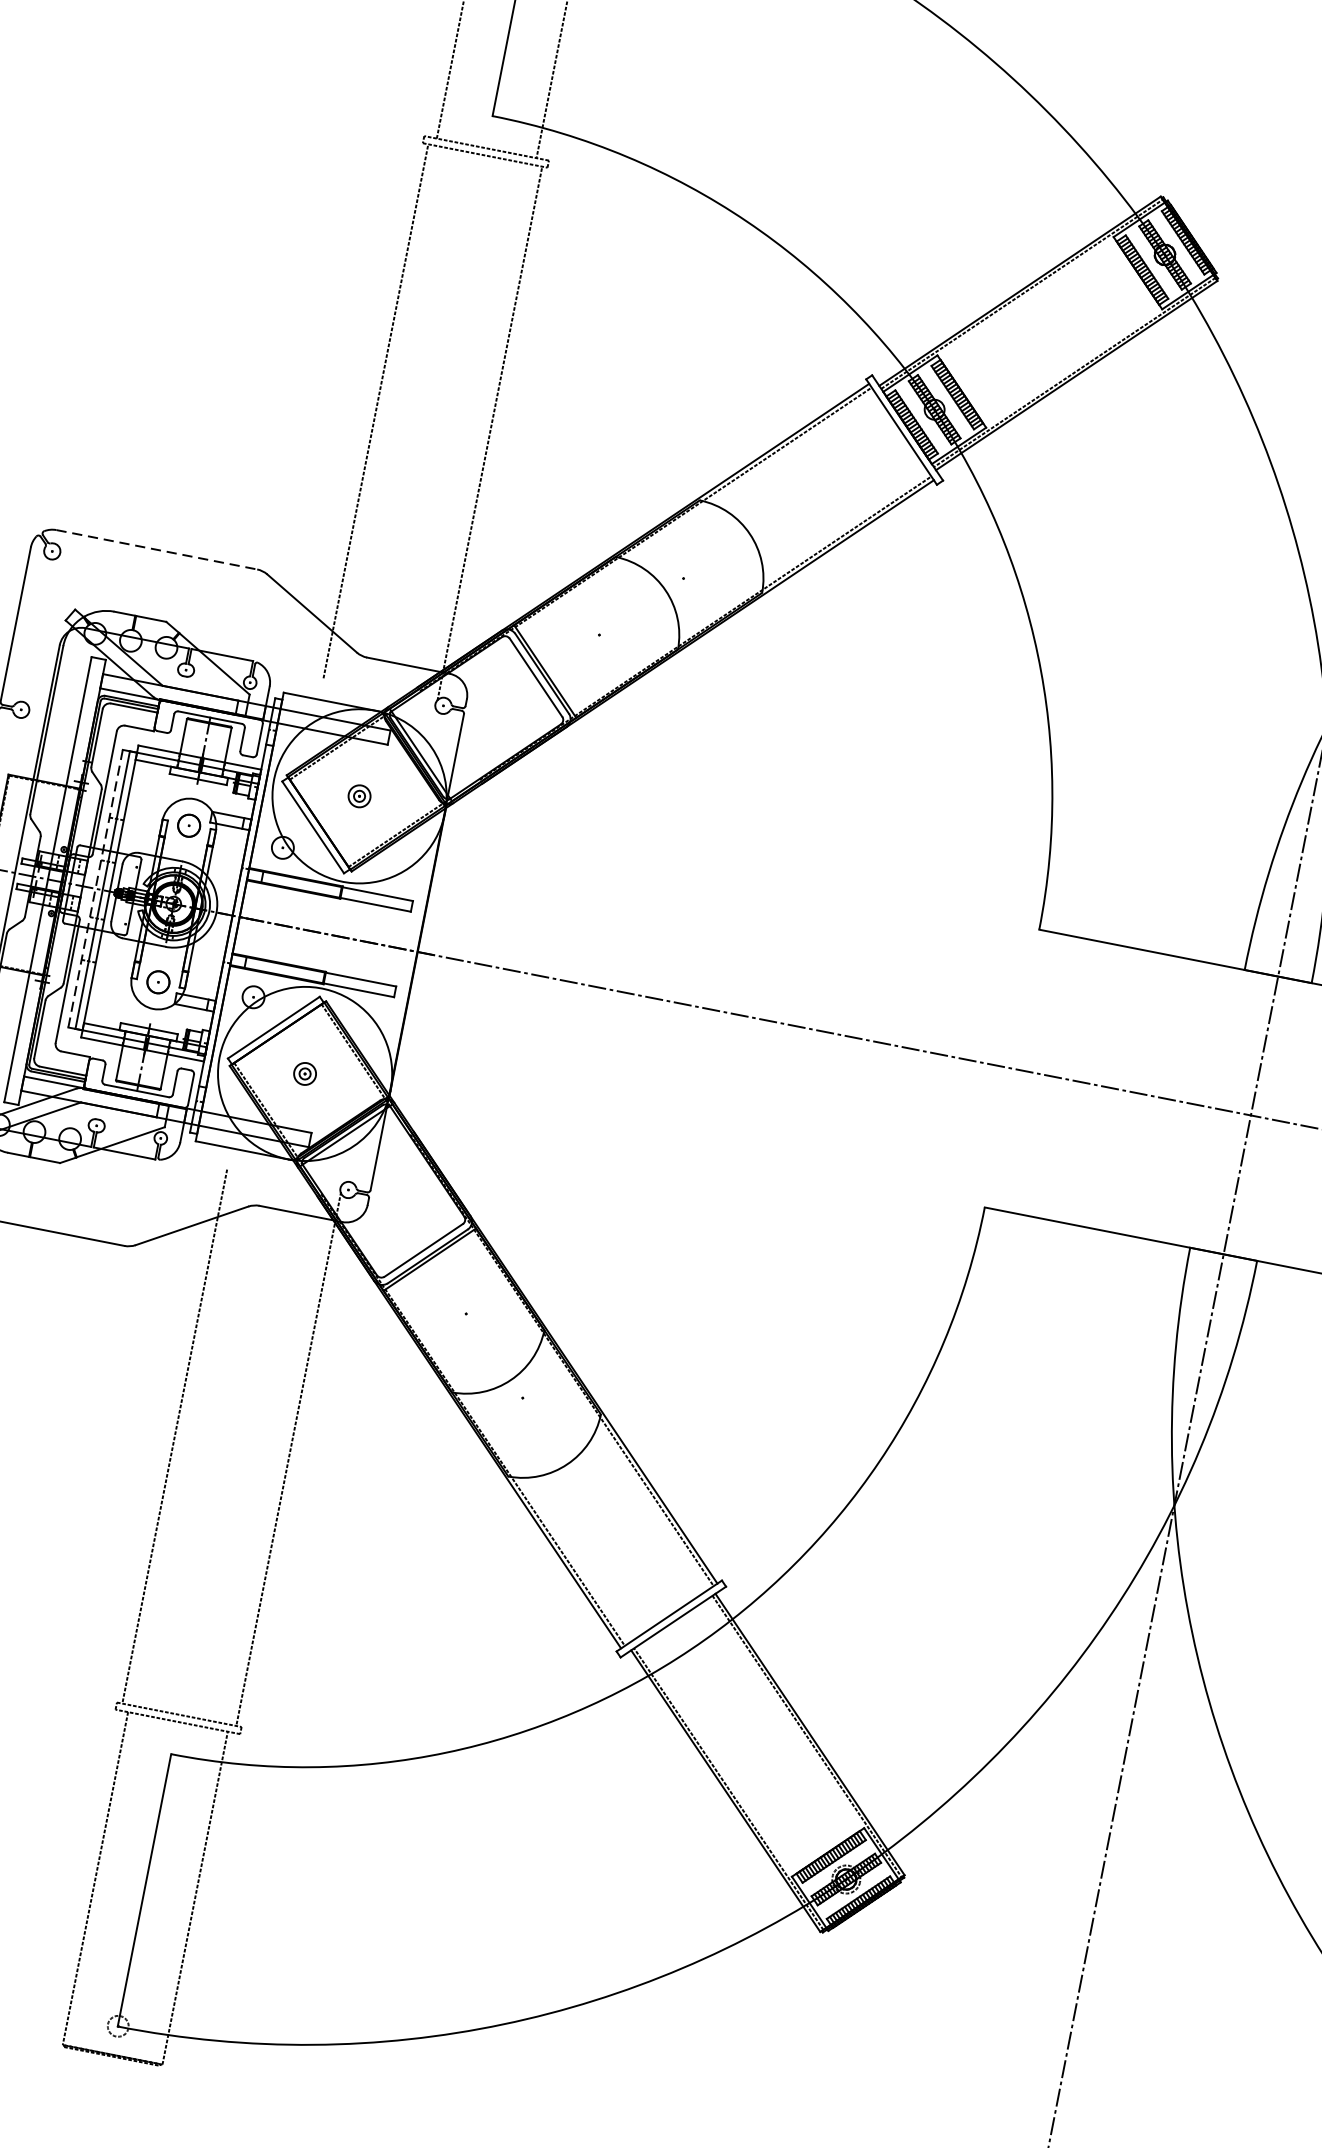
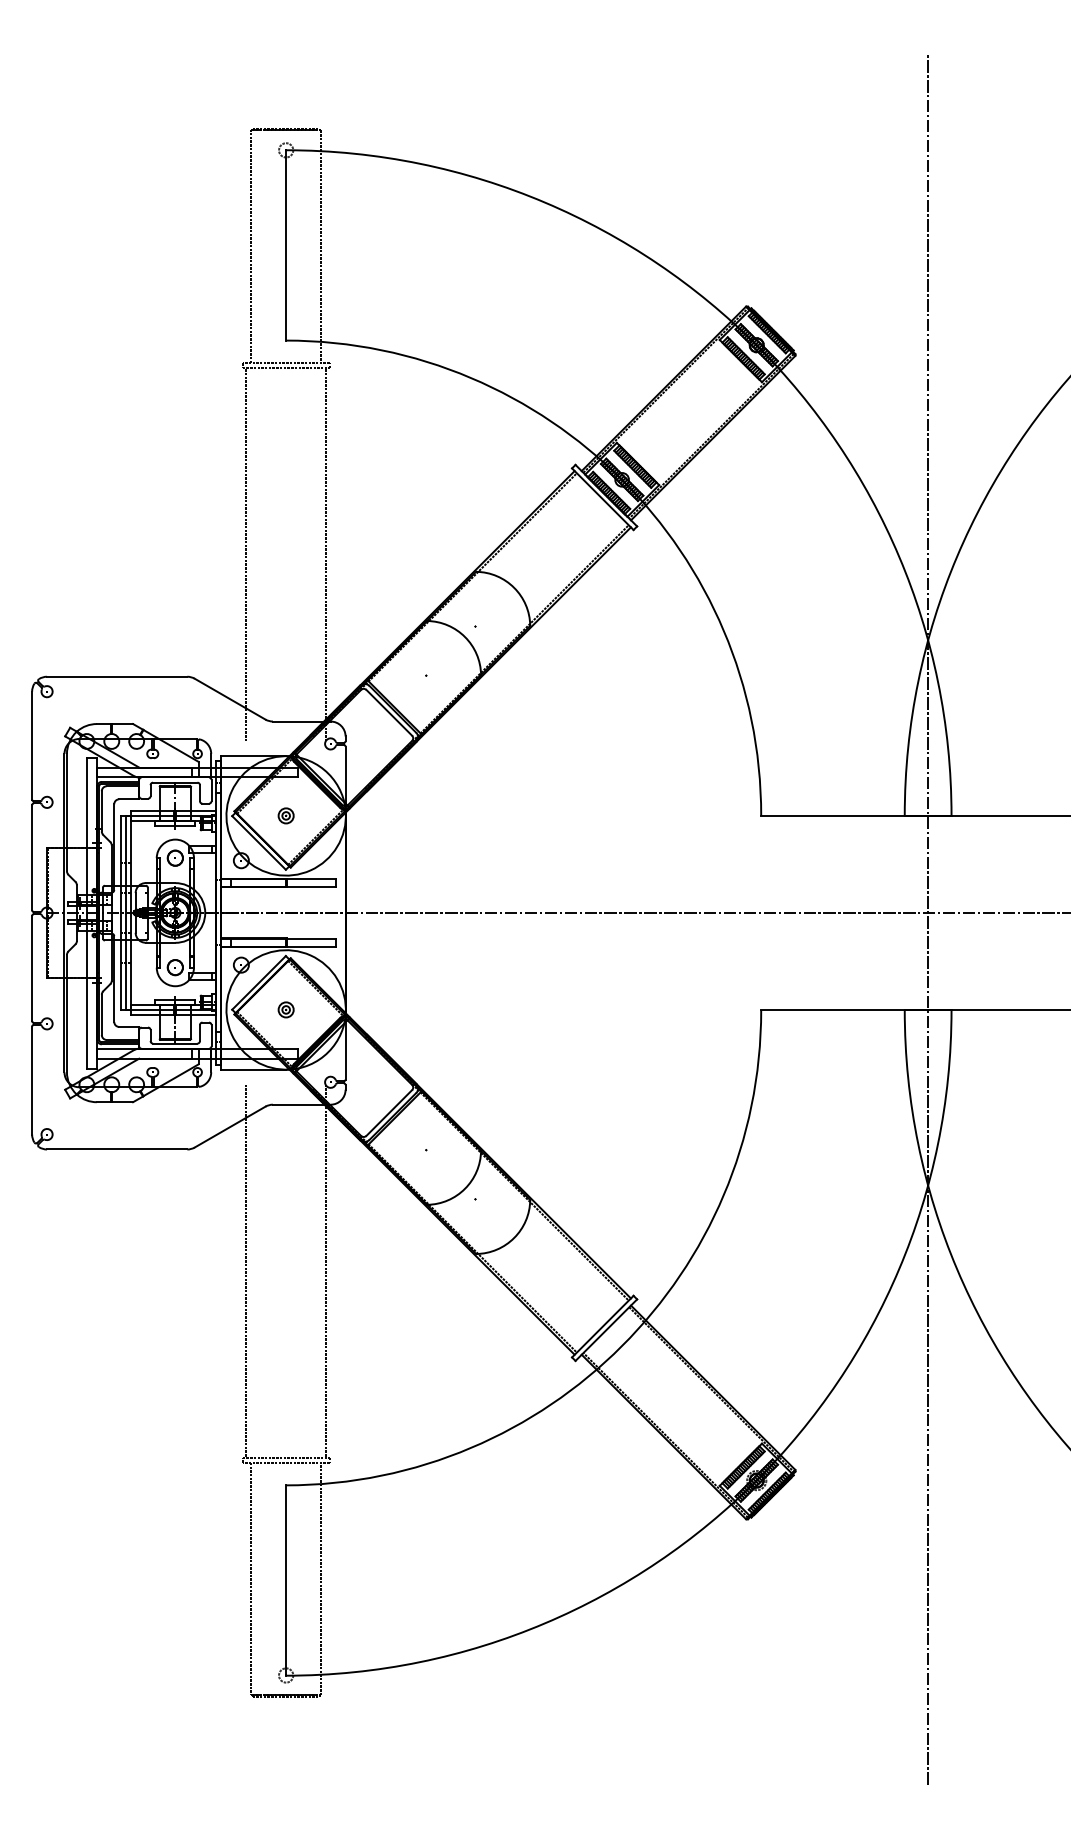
line: (157, 549) -> (117, 676), dashed -> solid
line: (95, 888) -> (120, 912), dashed -> solid

